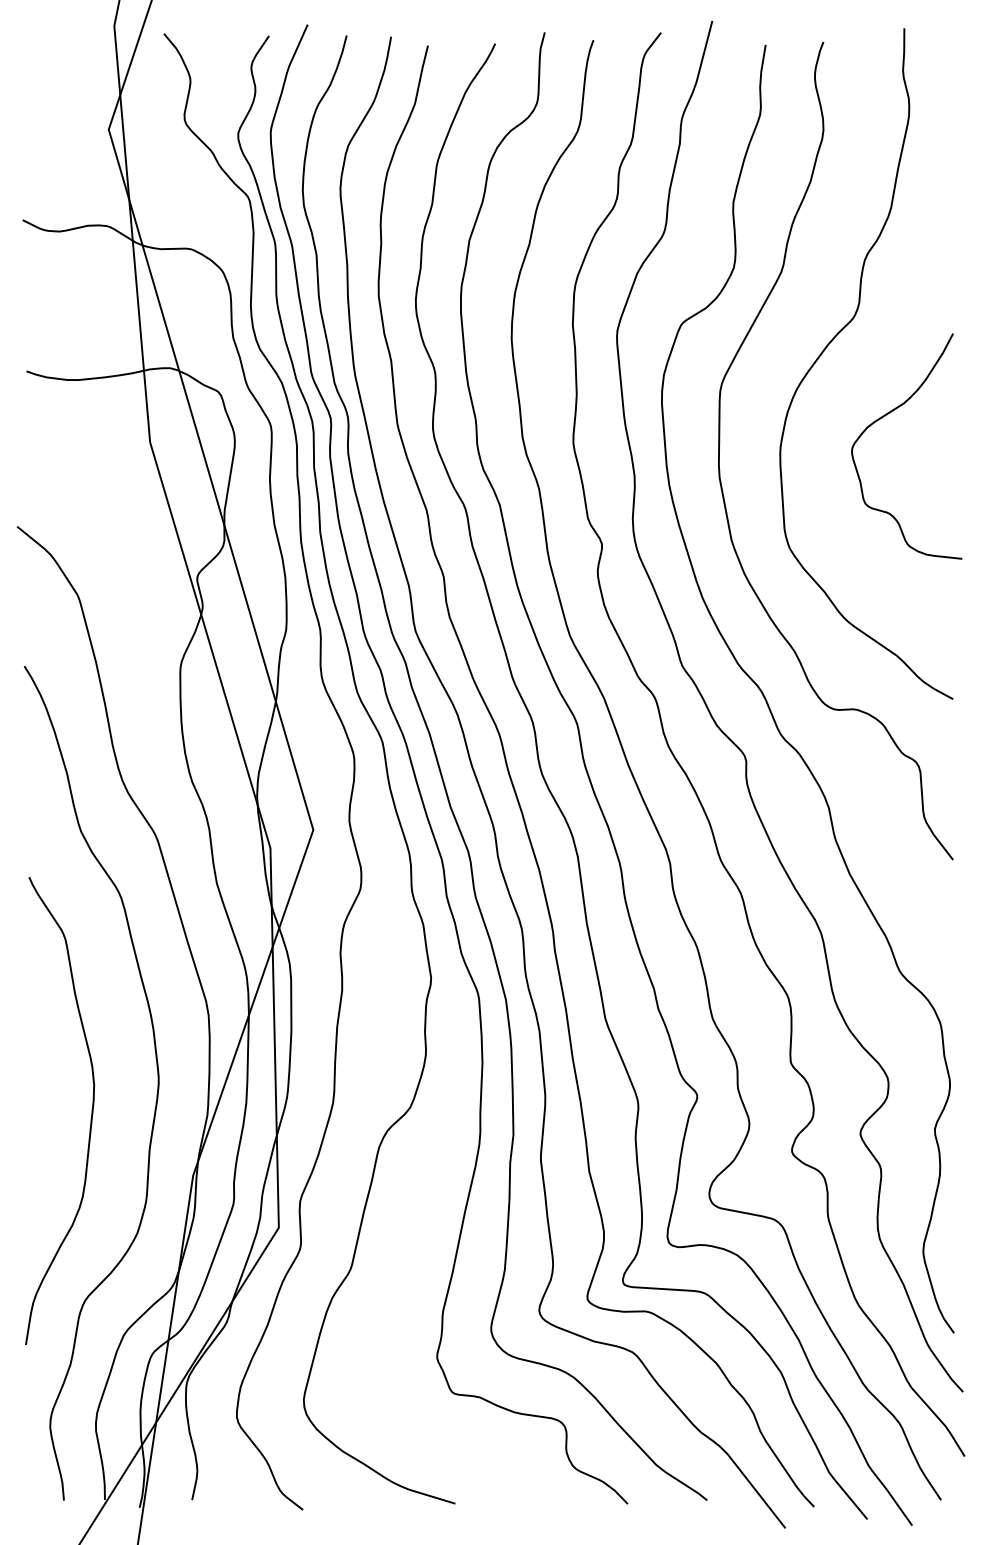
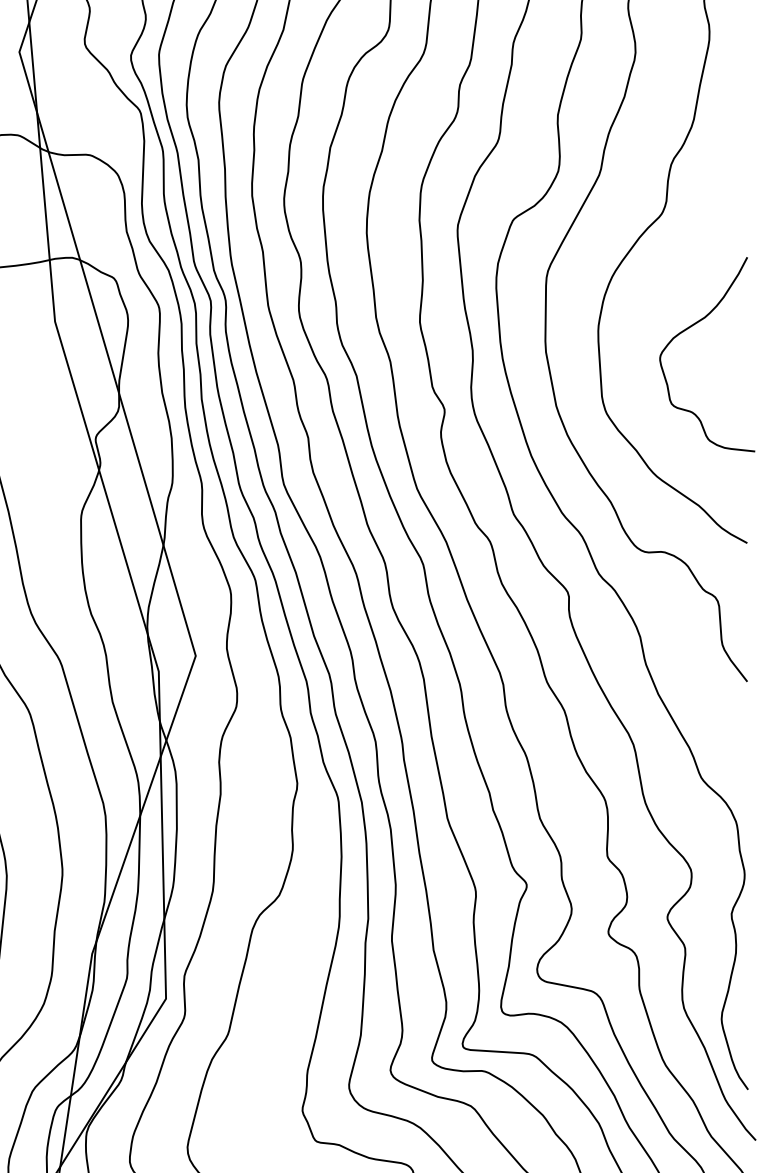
curve: (885, 416) -> (689, 328), moved

